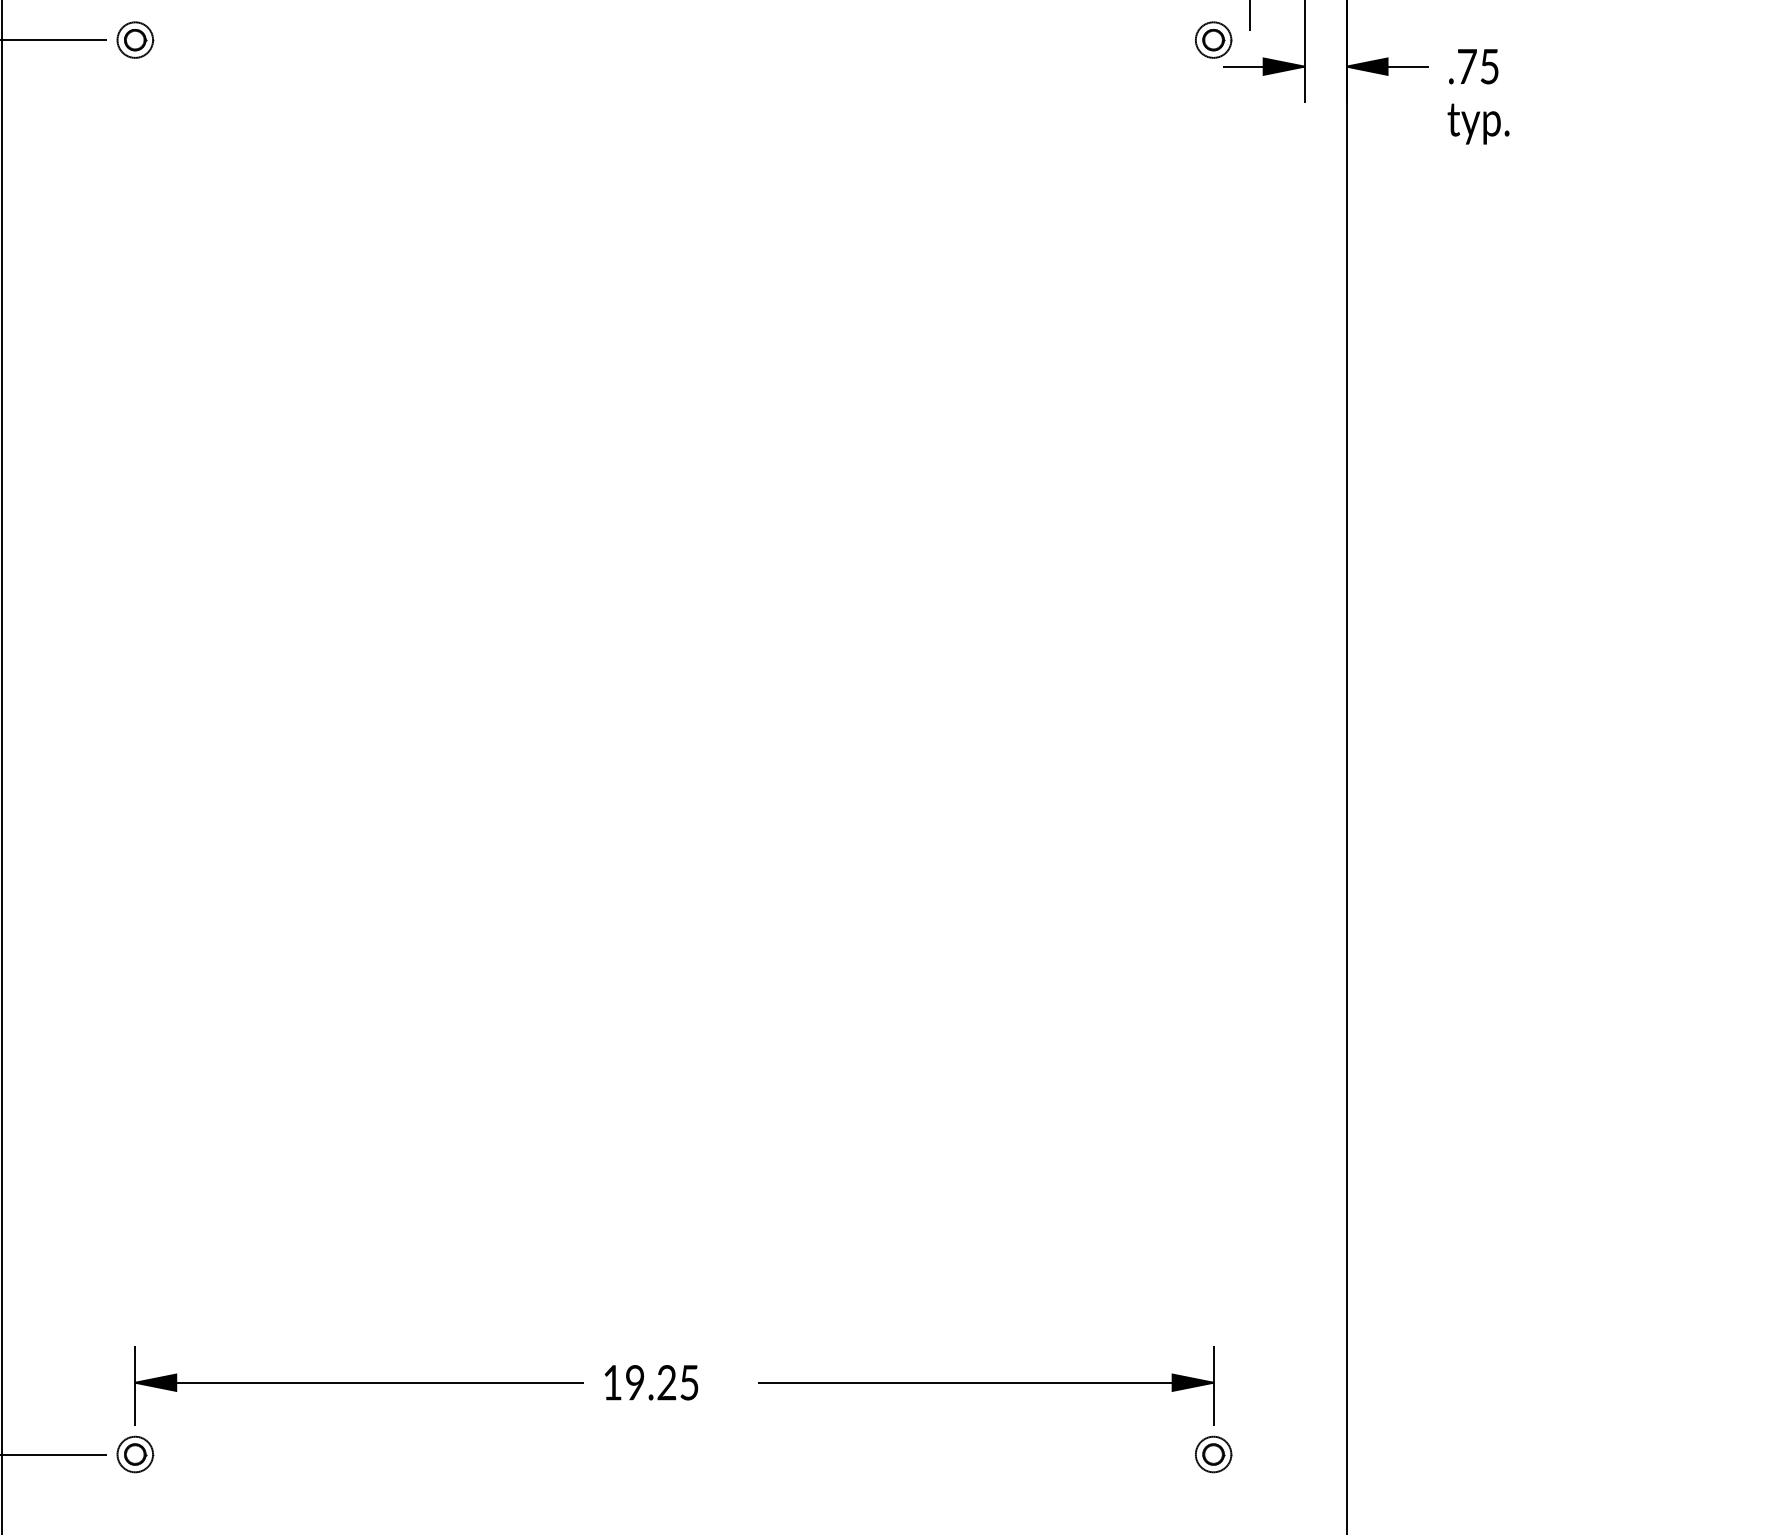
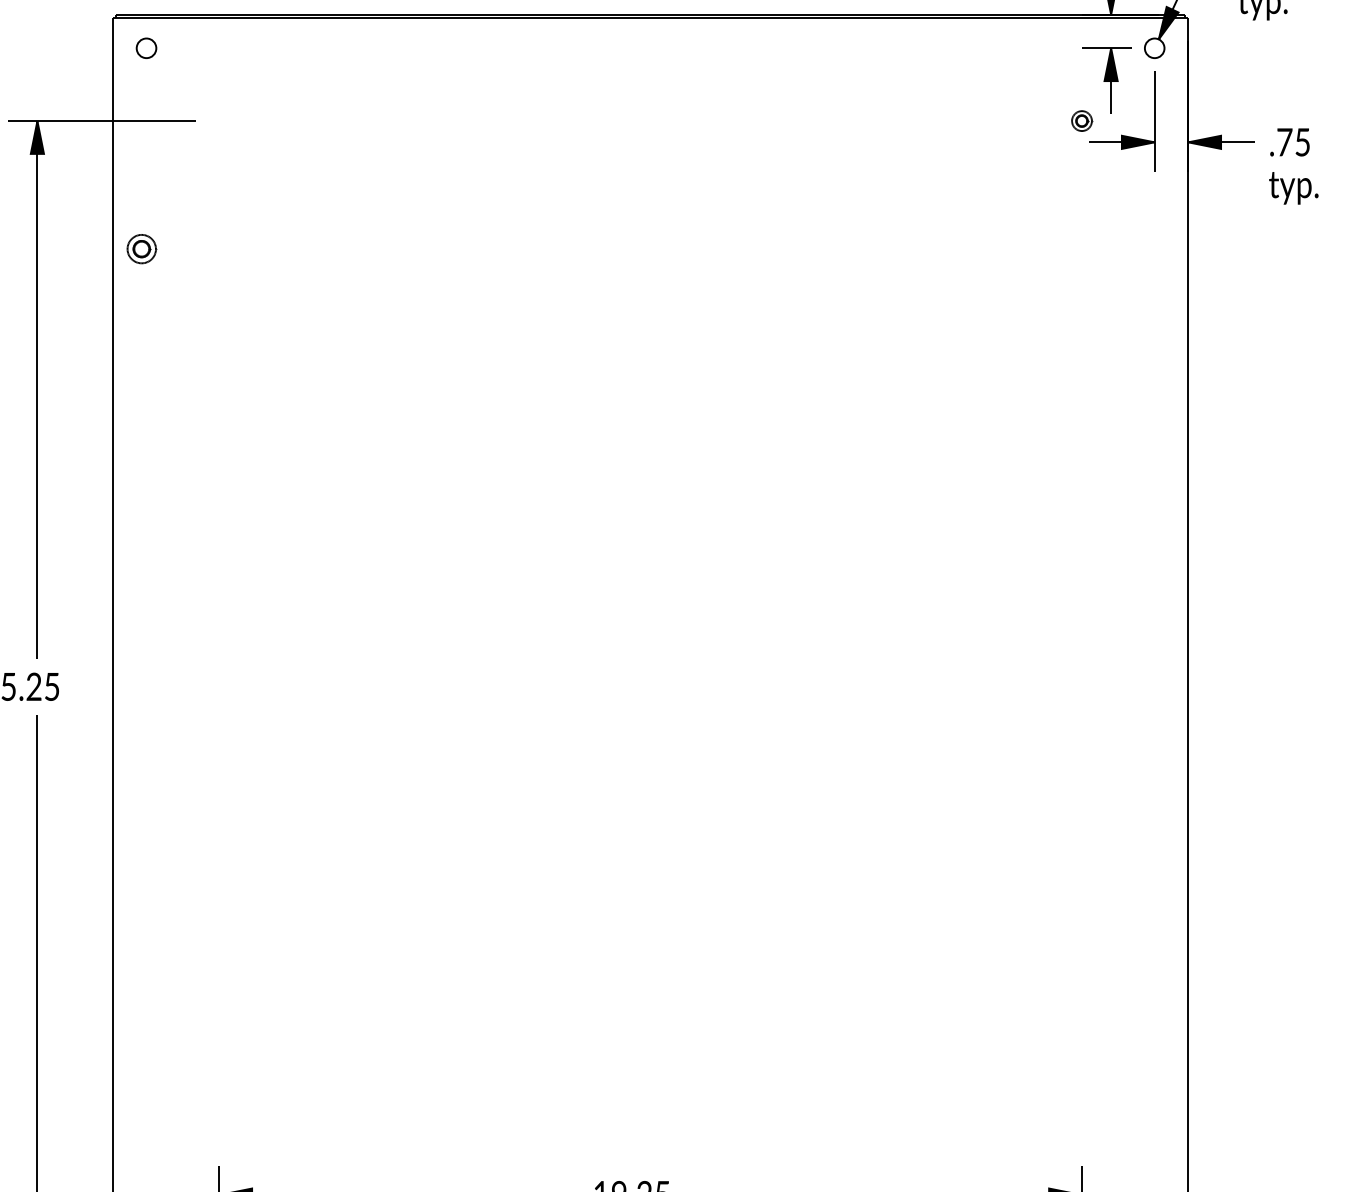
part: (135, 39) -> (141, 248), moved
part: (1213, 39) -> (1081, 120), size x0.7

